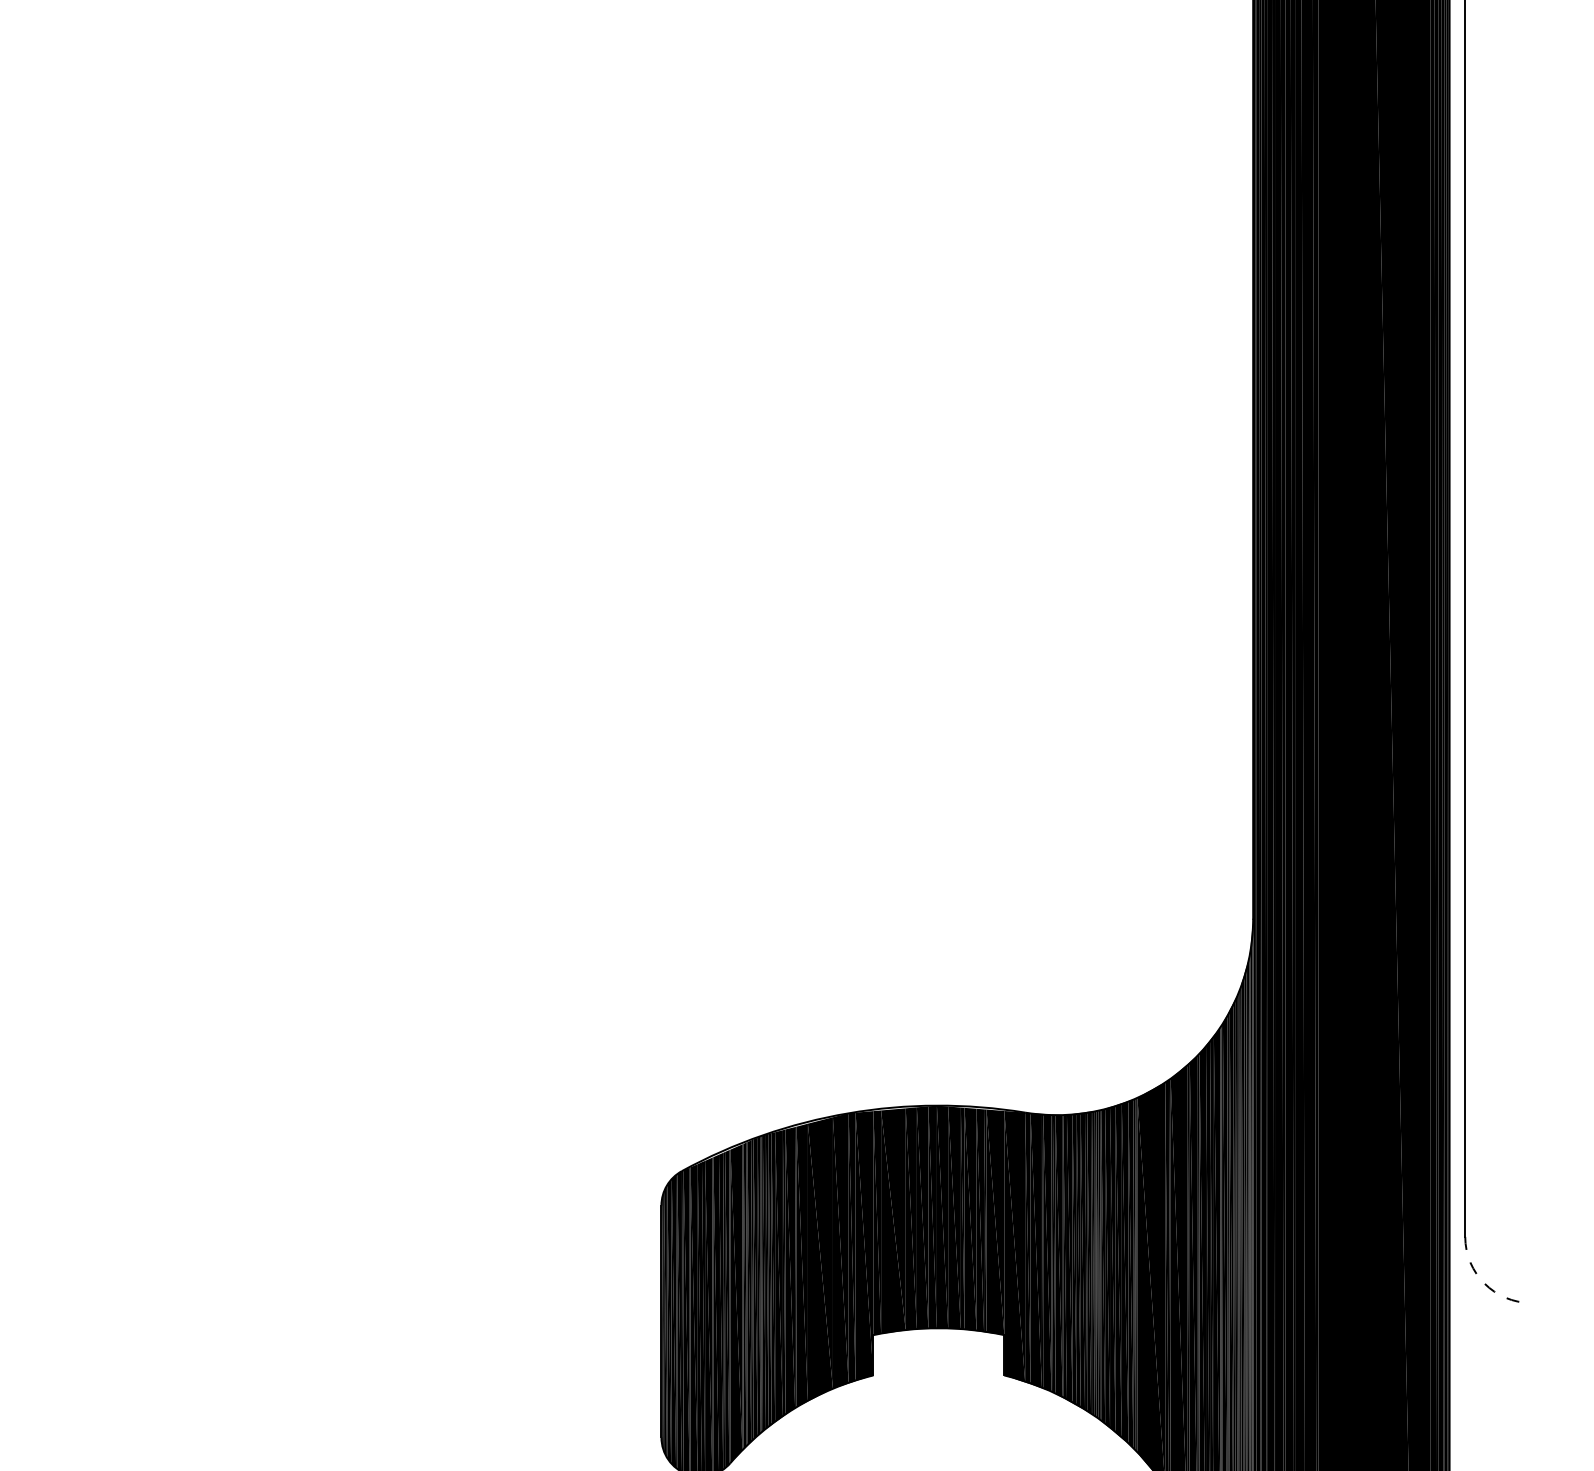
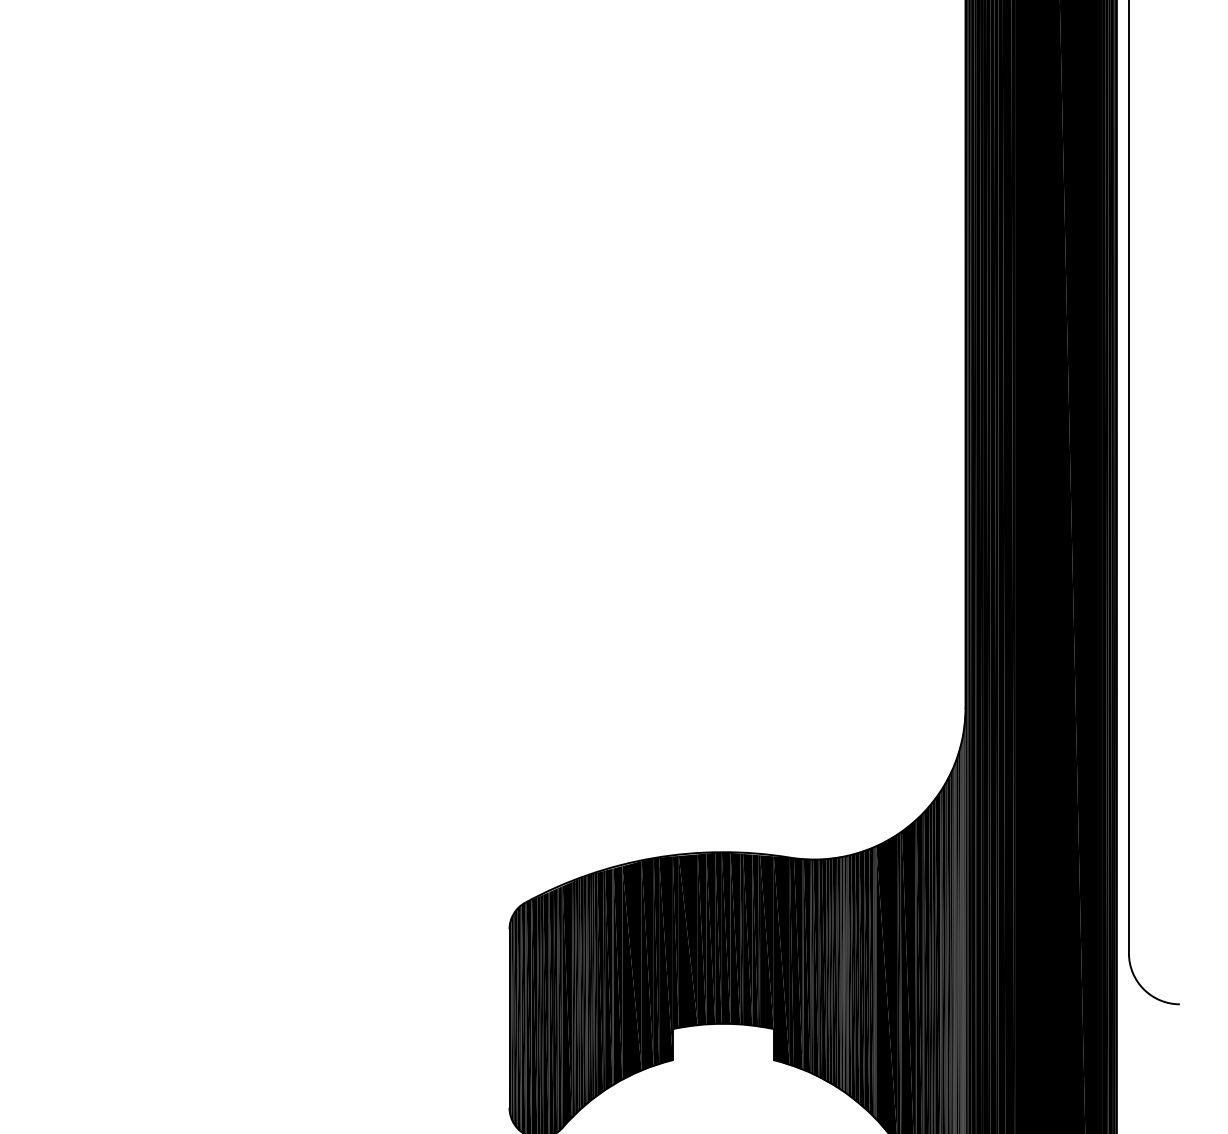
arc: (1484, 1283) -> (1143, 989), dashed -> solid

